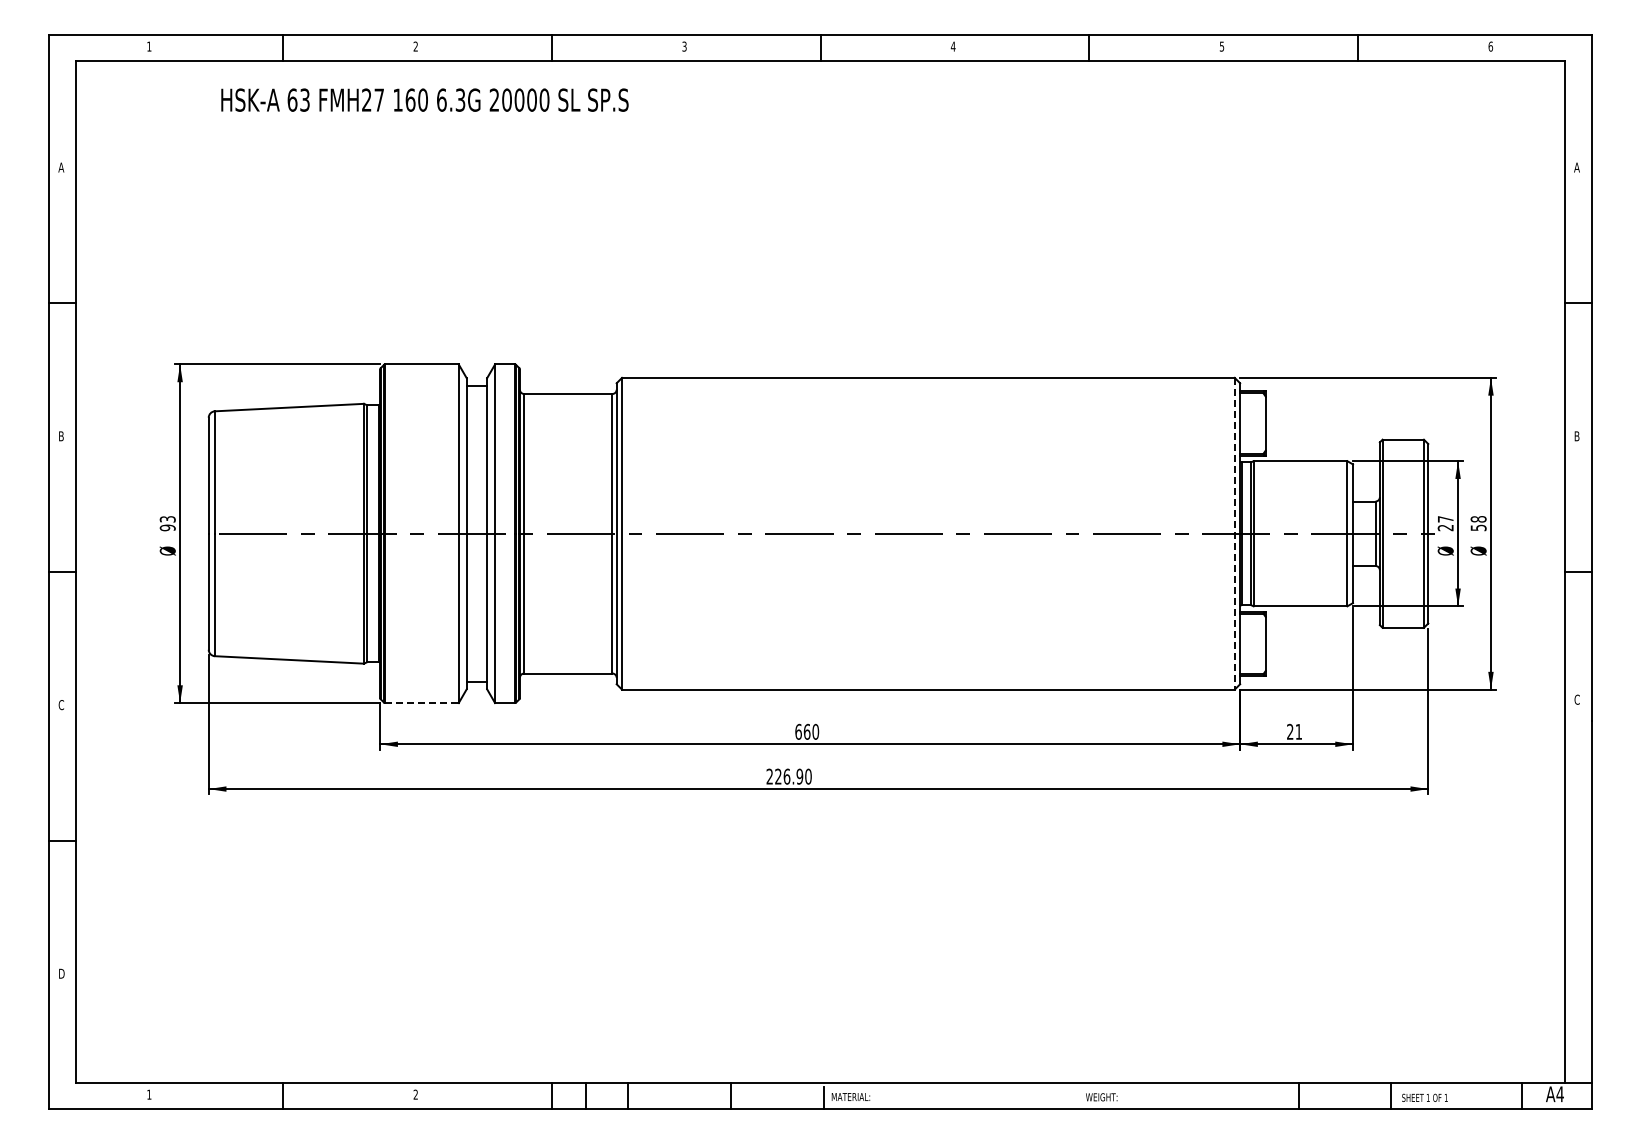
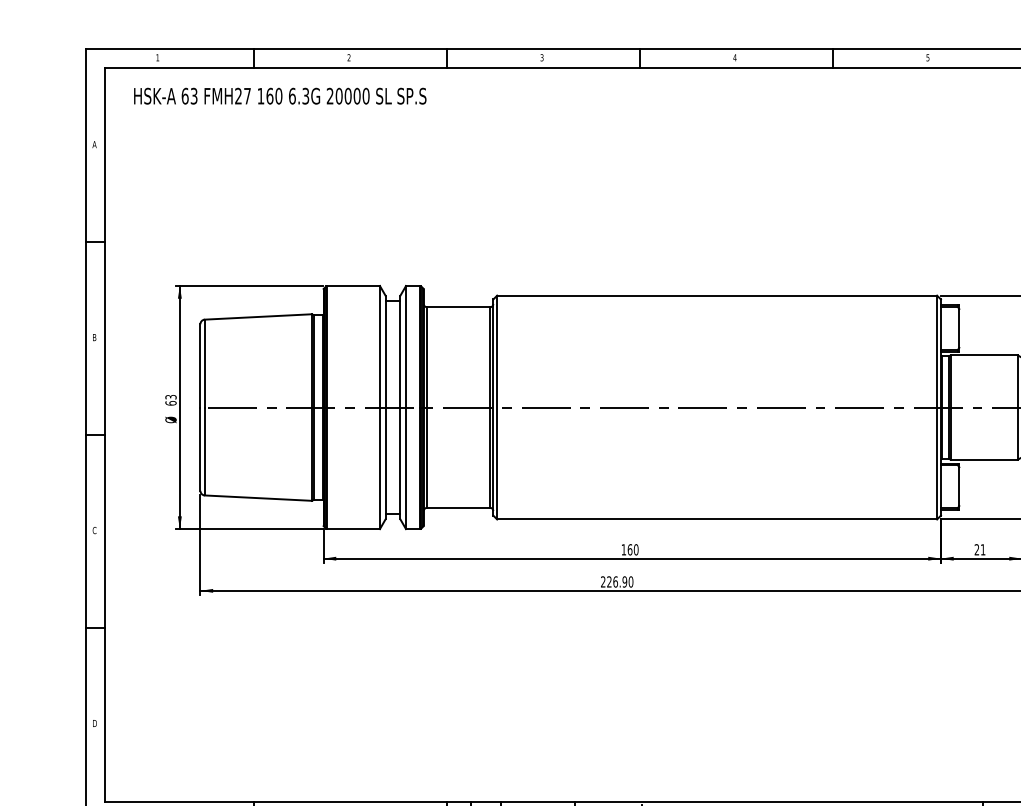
text: (424, 99) -> (279, 95), moved
text: (167, 527) -> (170, 403), 93 -> 63
line: (1234, 533) -> (936, 407), dashed -> solid
line: (422, 703) -> (353, 529), dashed -> solid
text: (798, 731) -> (623, 549), 660 -> 160

